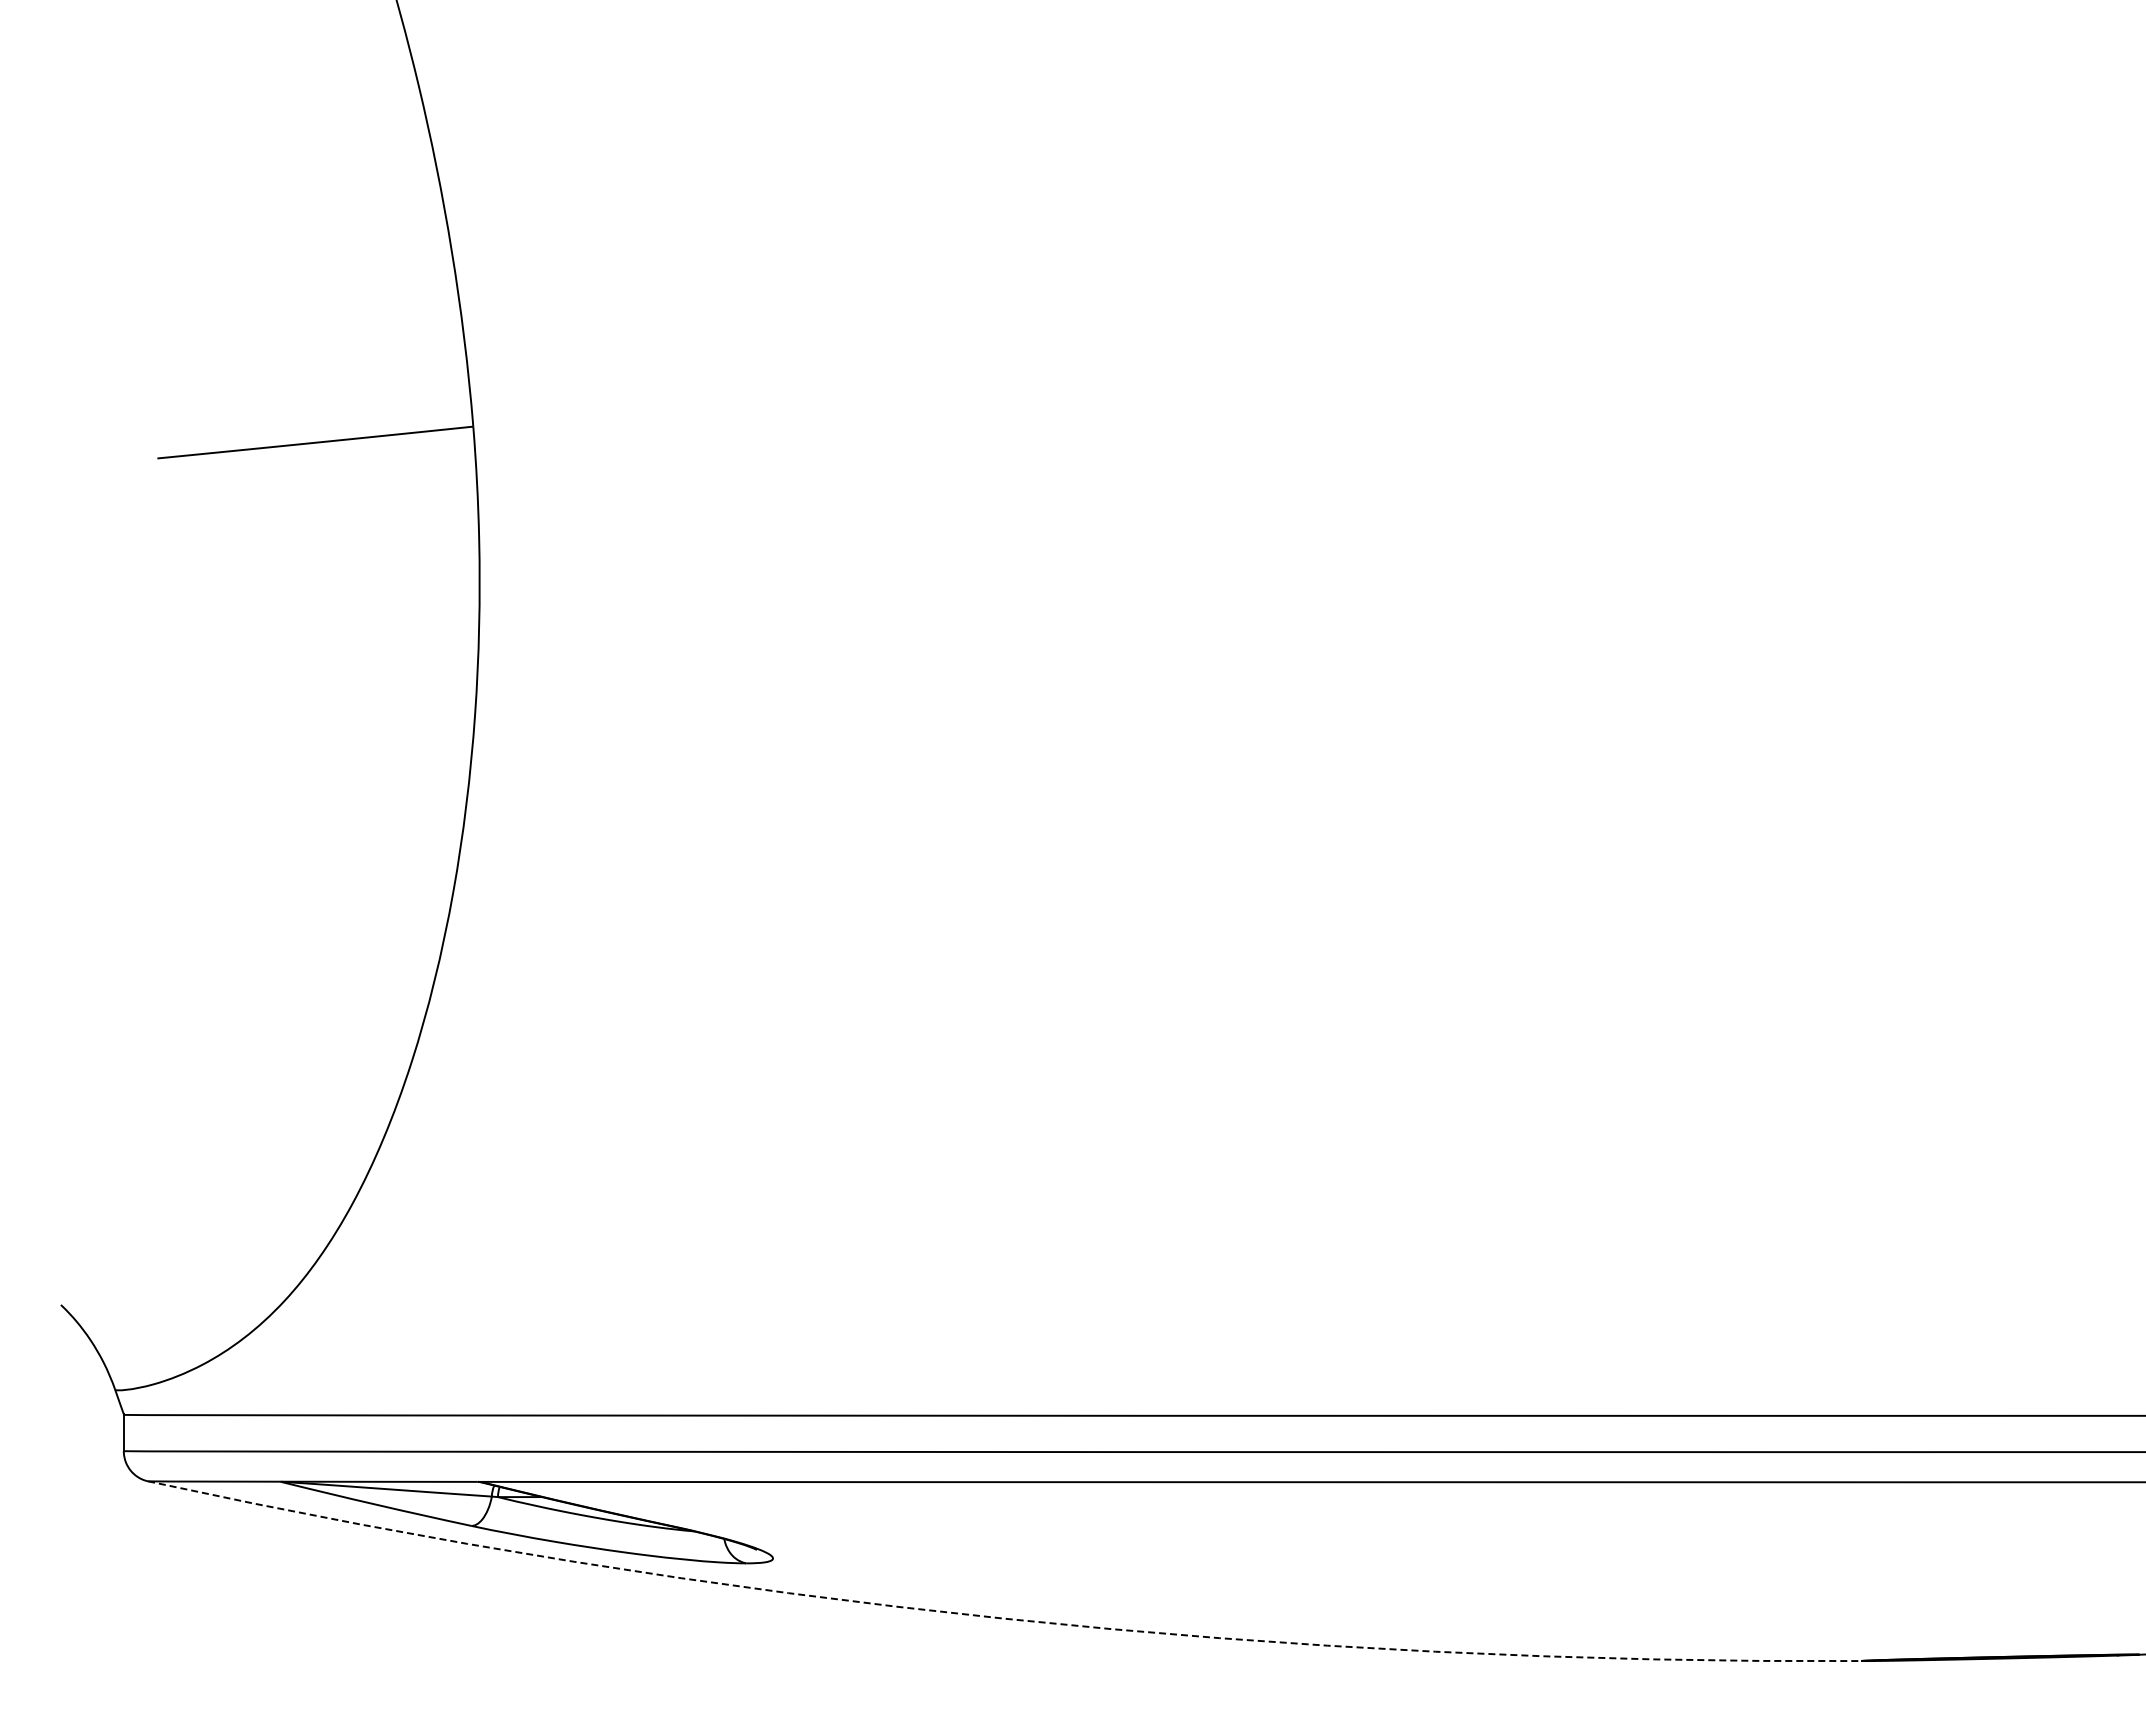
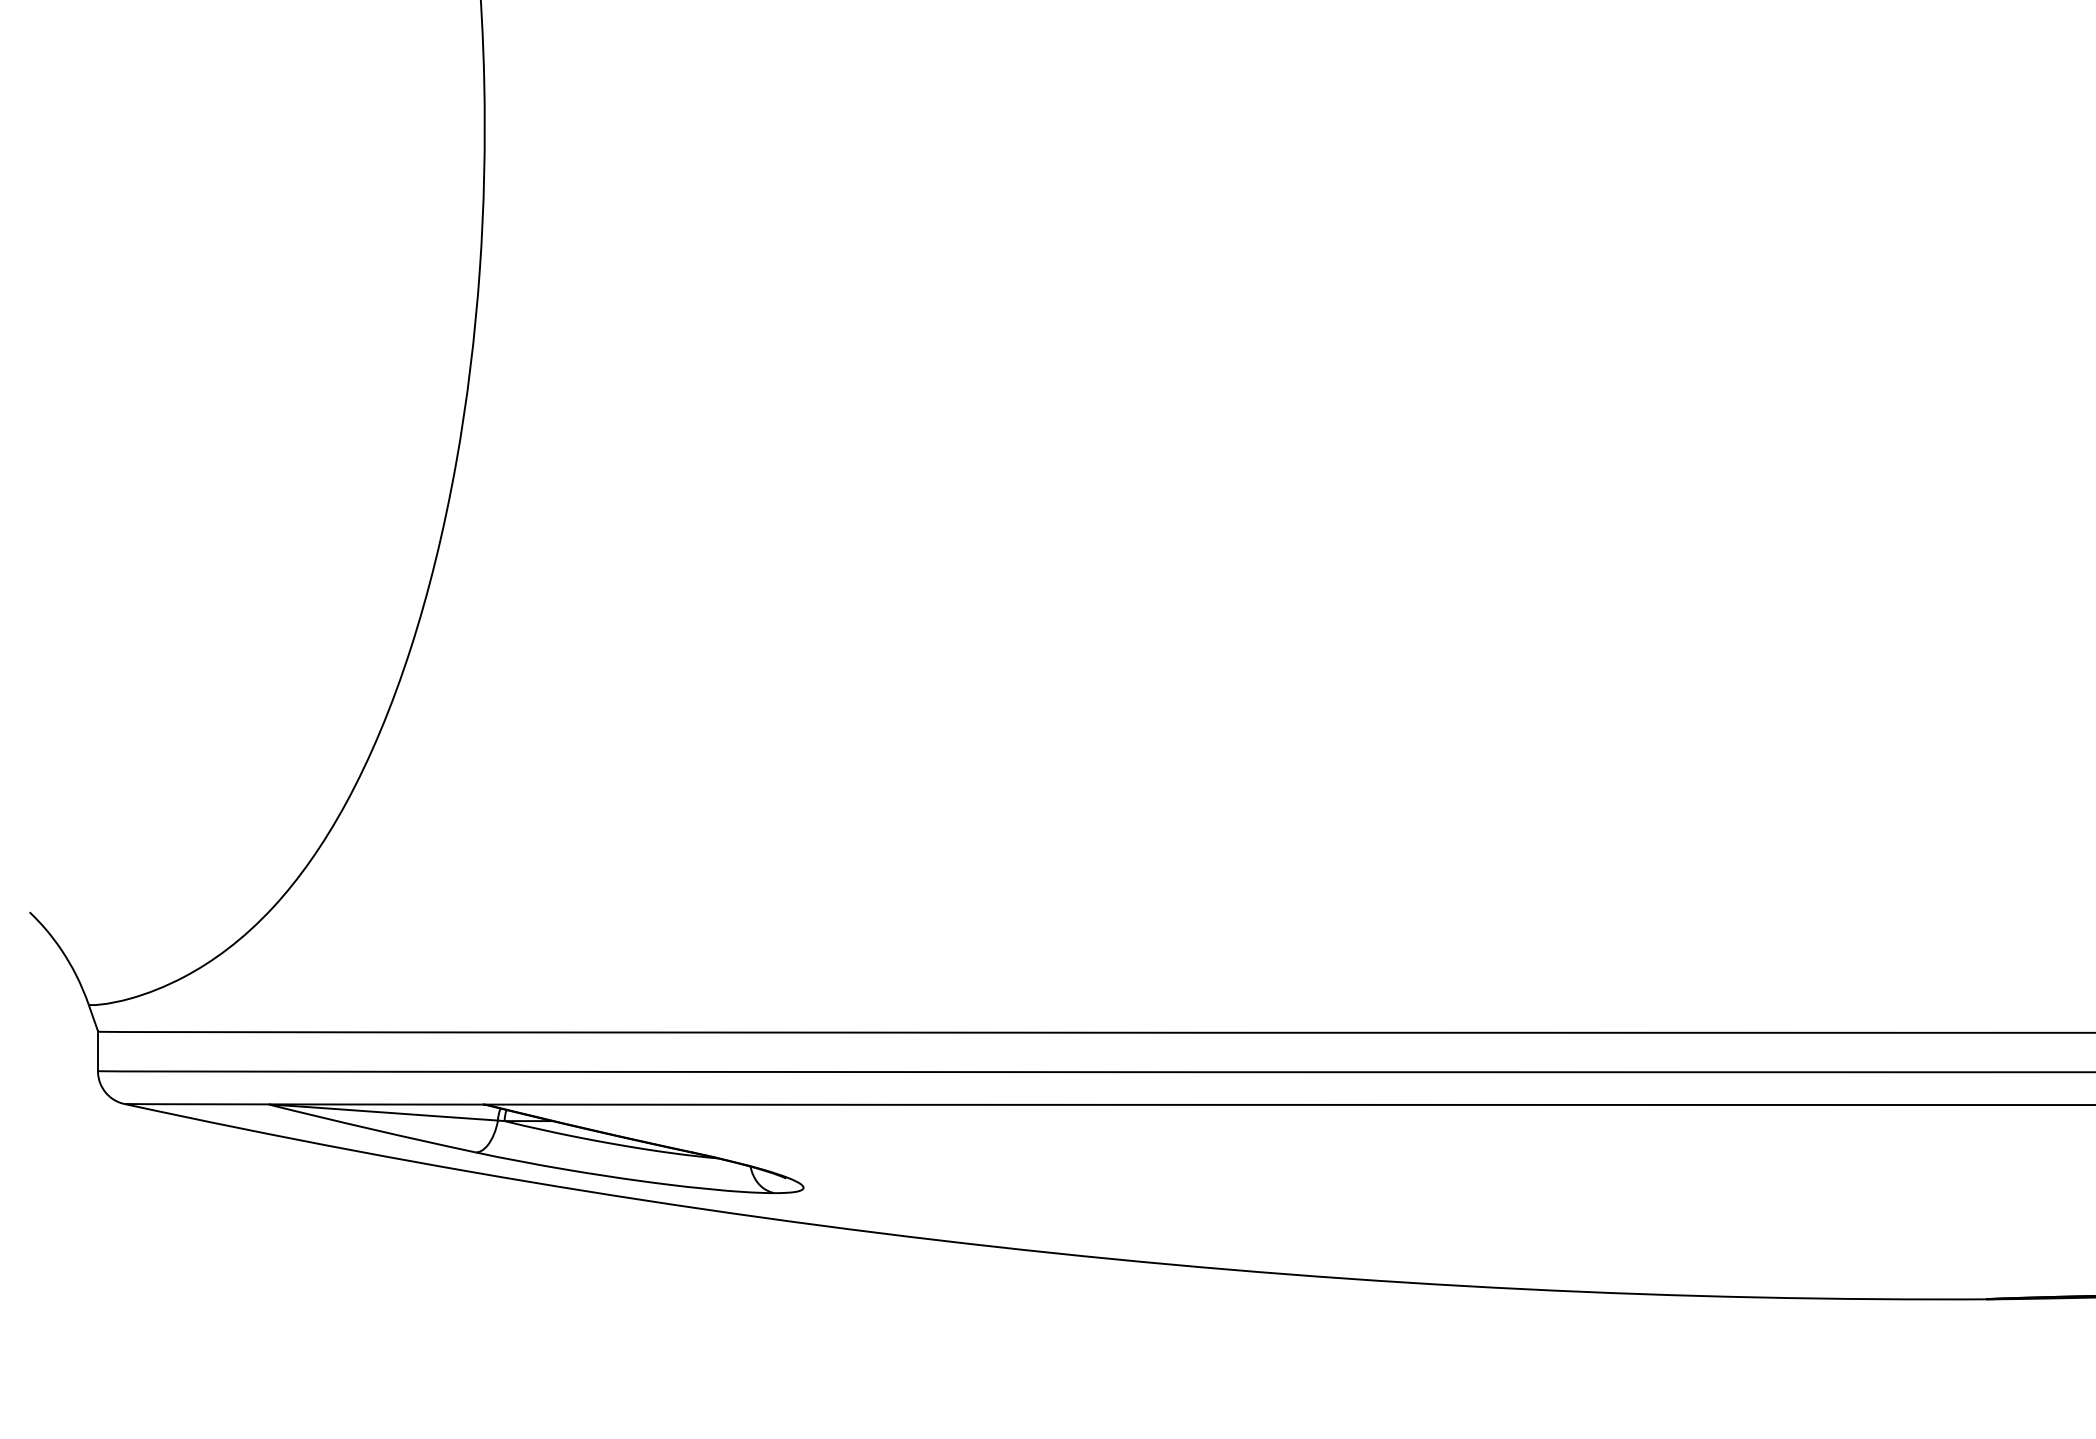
arc: (1003, 1618) -> (1054, 1253), dashed -> solid

